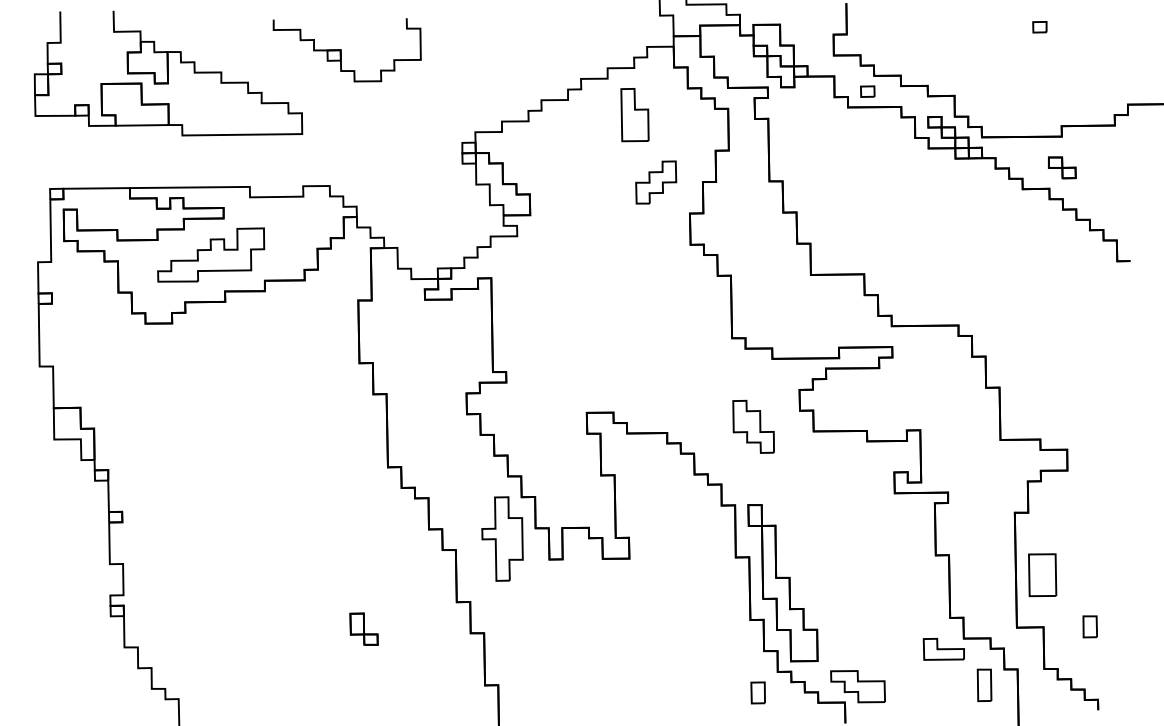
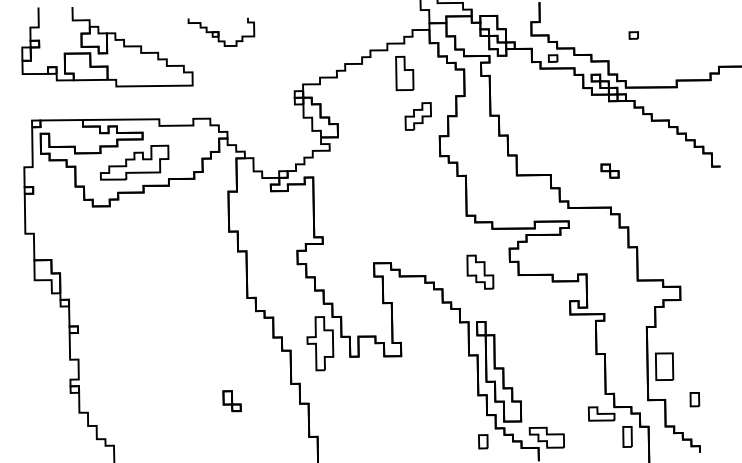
part: (1039, 27) -> (633, 35), moved
part: (347, 49) -> (221, 31), size x0.7
part: (1061, 166) -> (609, 170), moved

